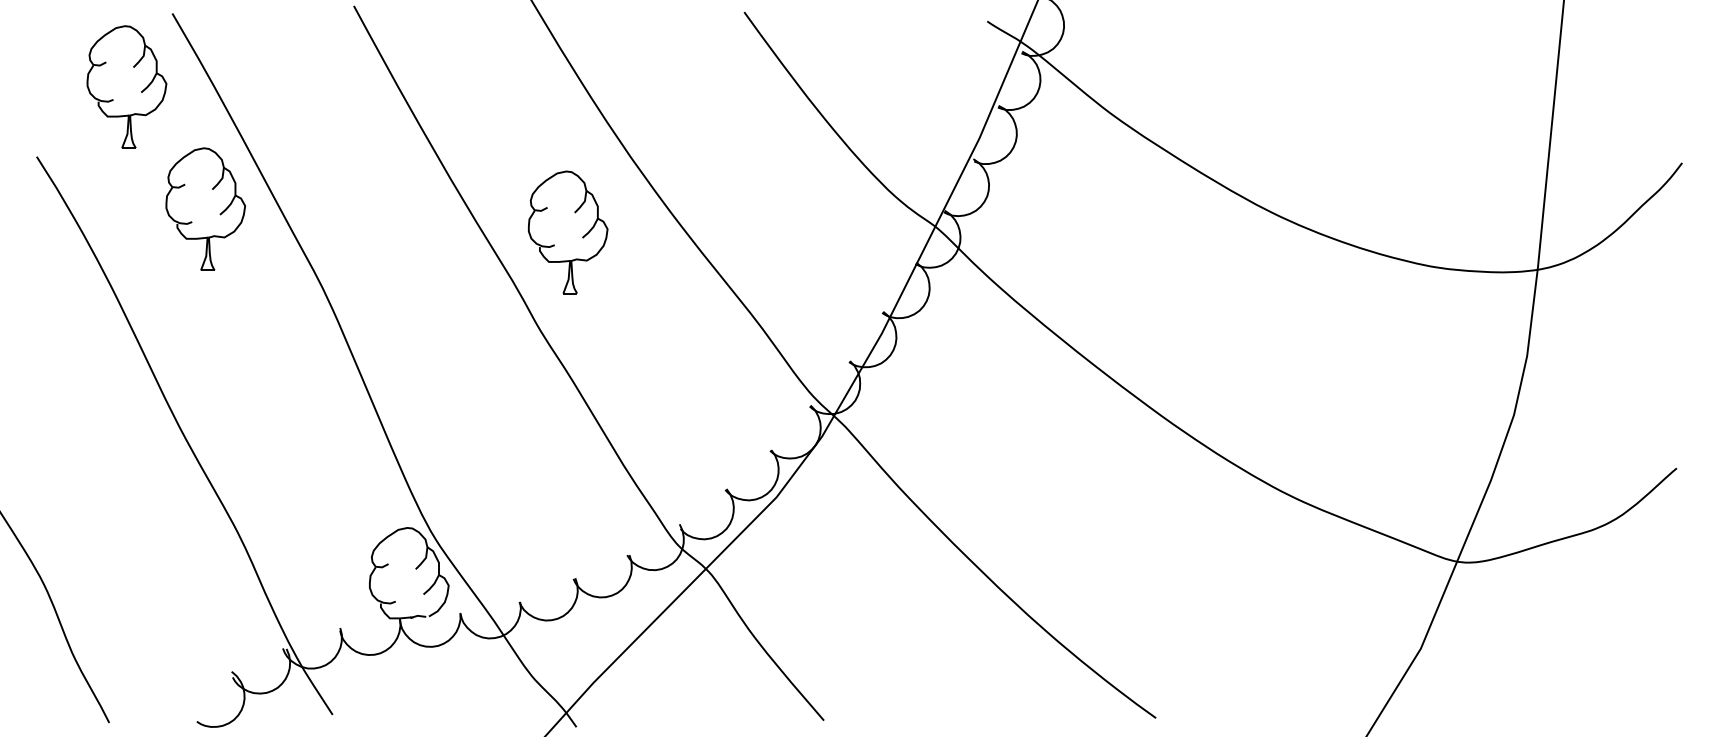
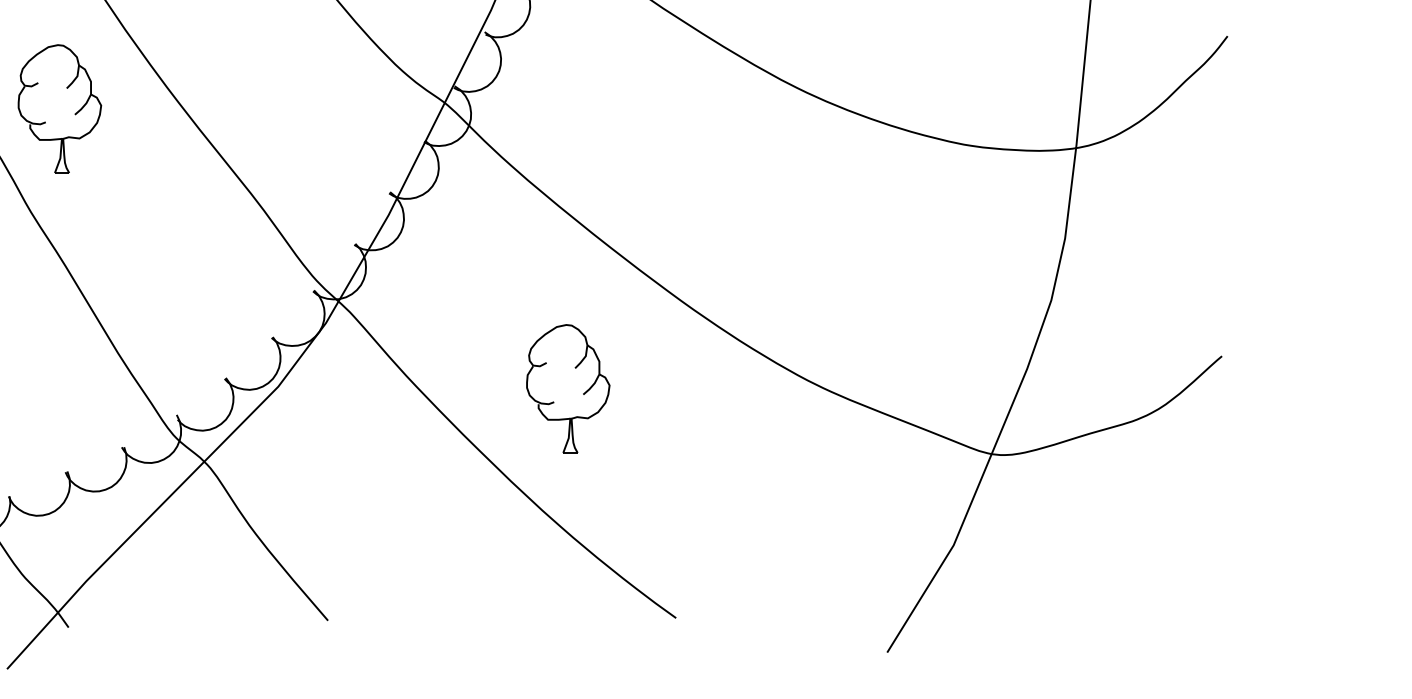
part: (1053, 499) -> (568, 388), added

